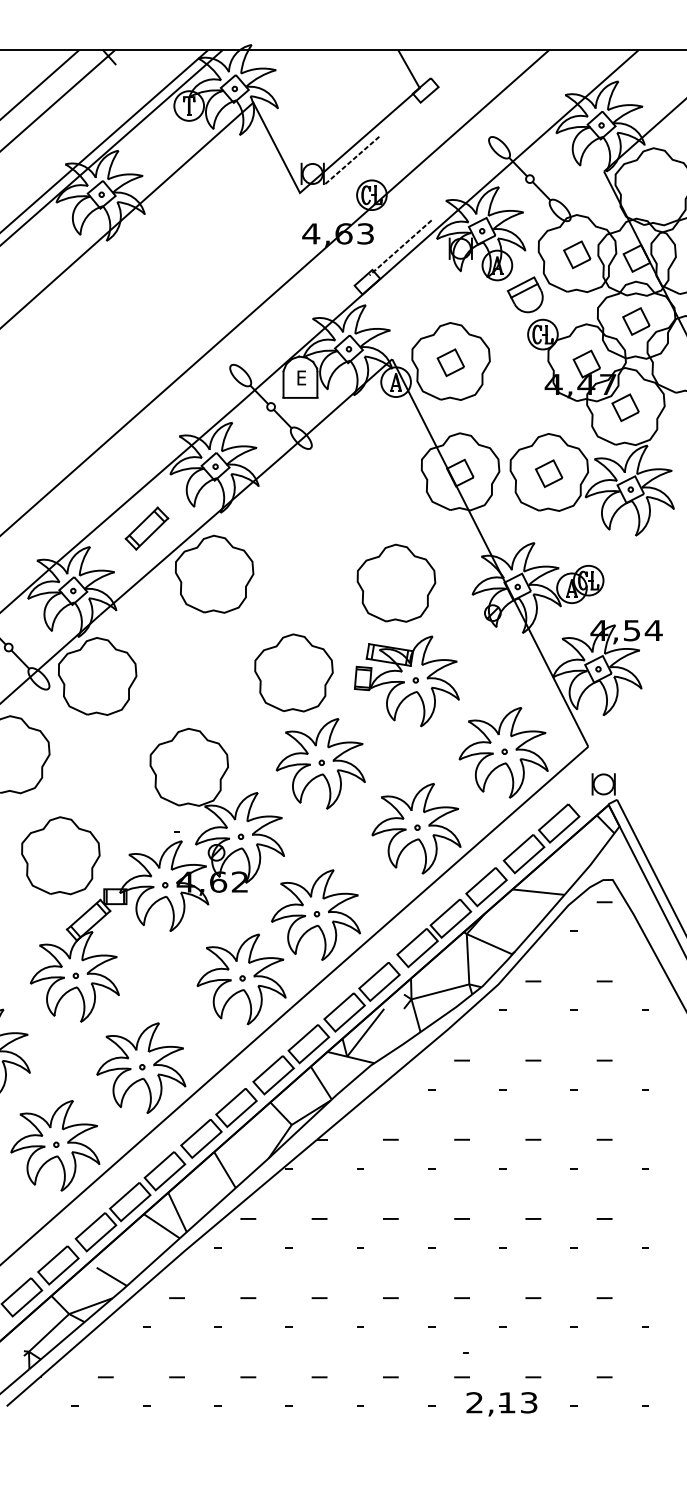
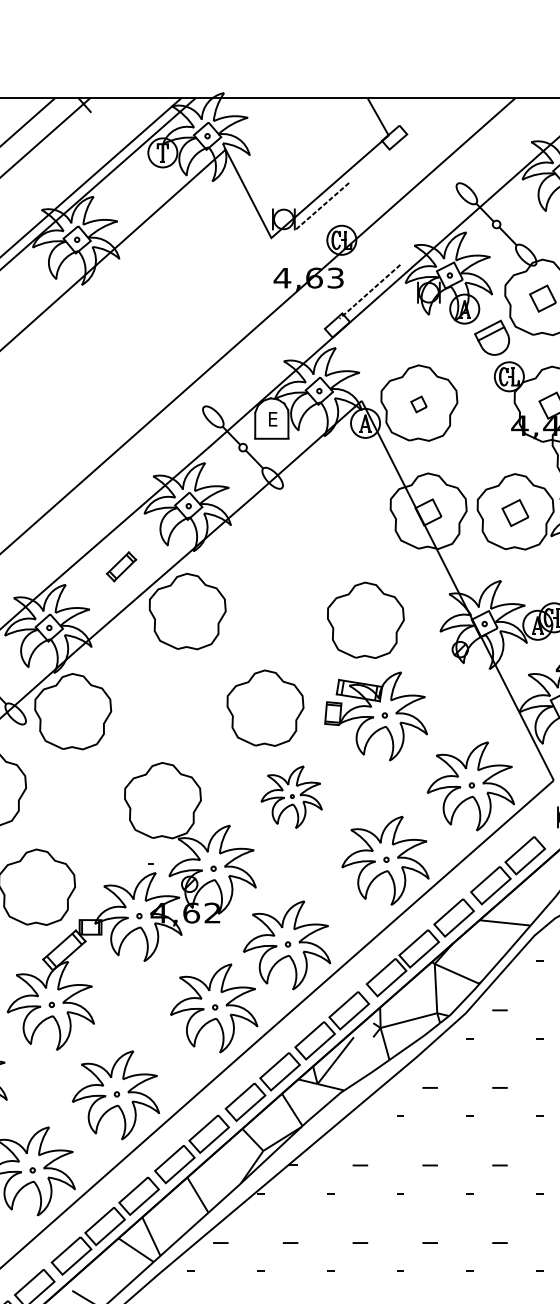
part: (450, 362) -> (418, 404), size x0.6
part: (146, 528) -> (121, 566), size x0.7
part: (320, 763) -> (291, 796), size x0.7

